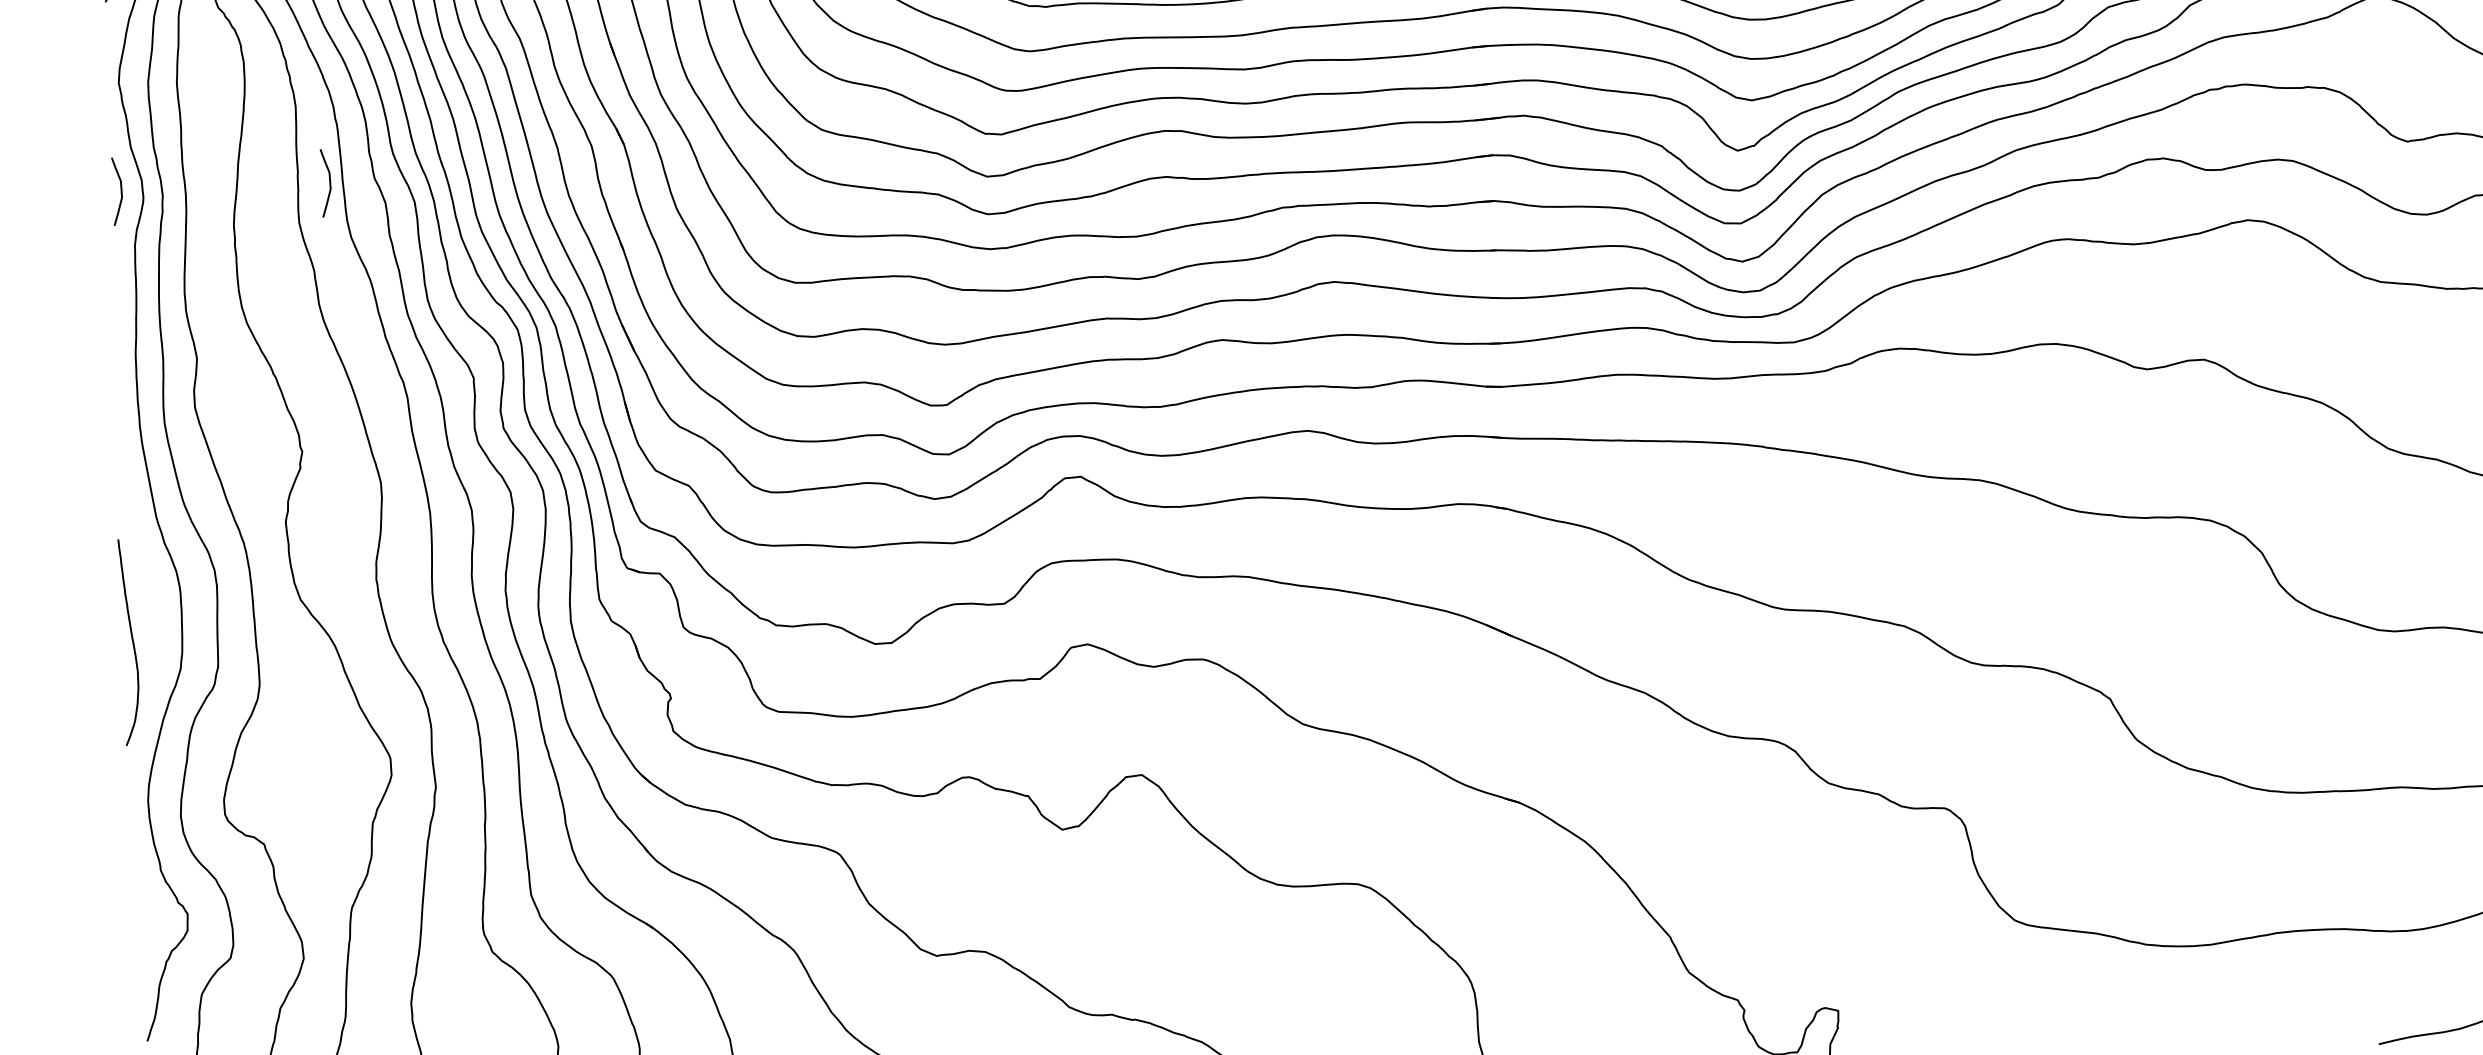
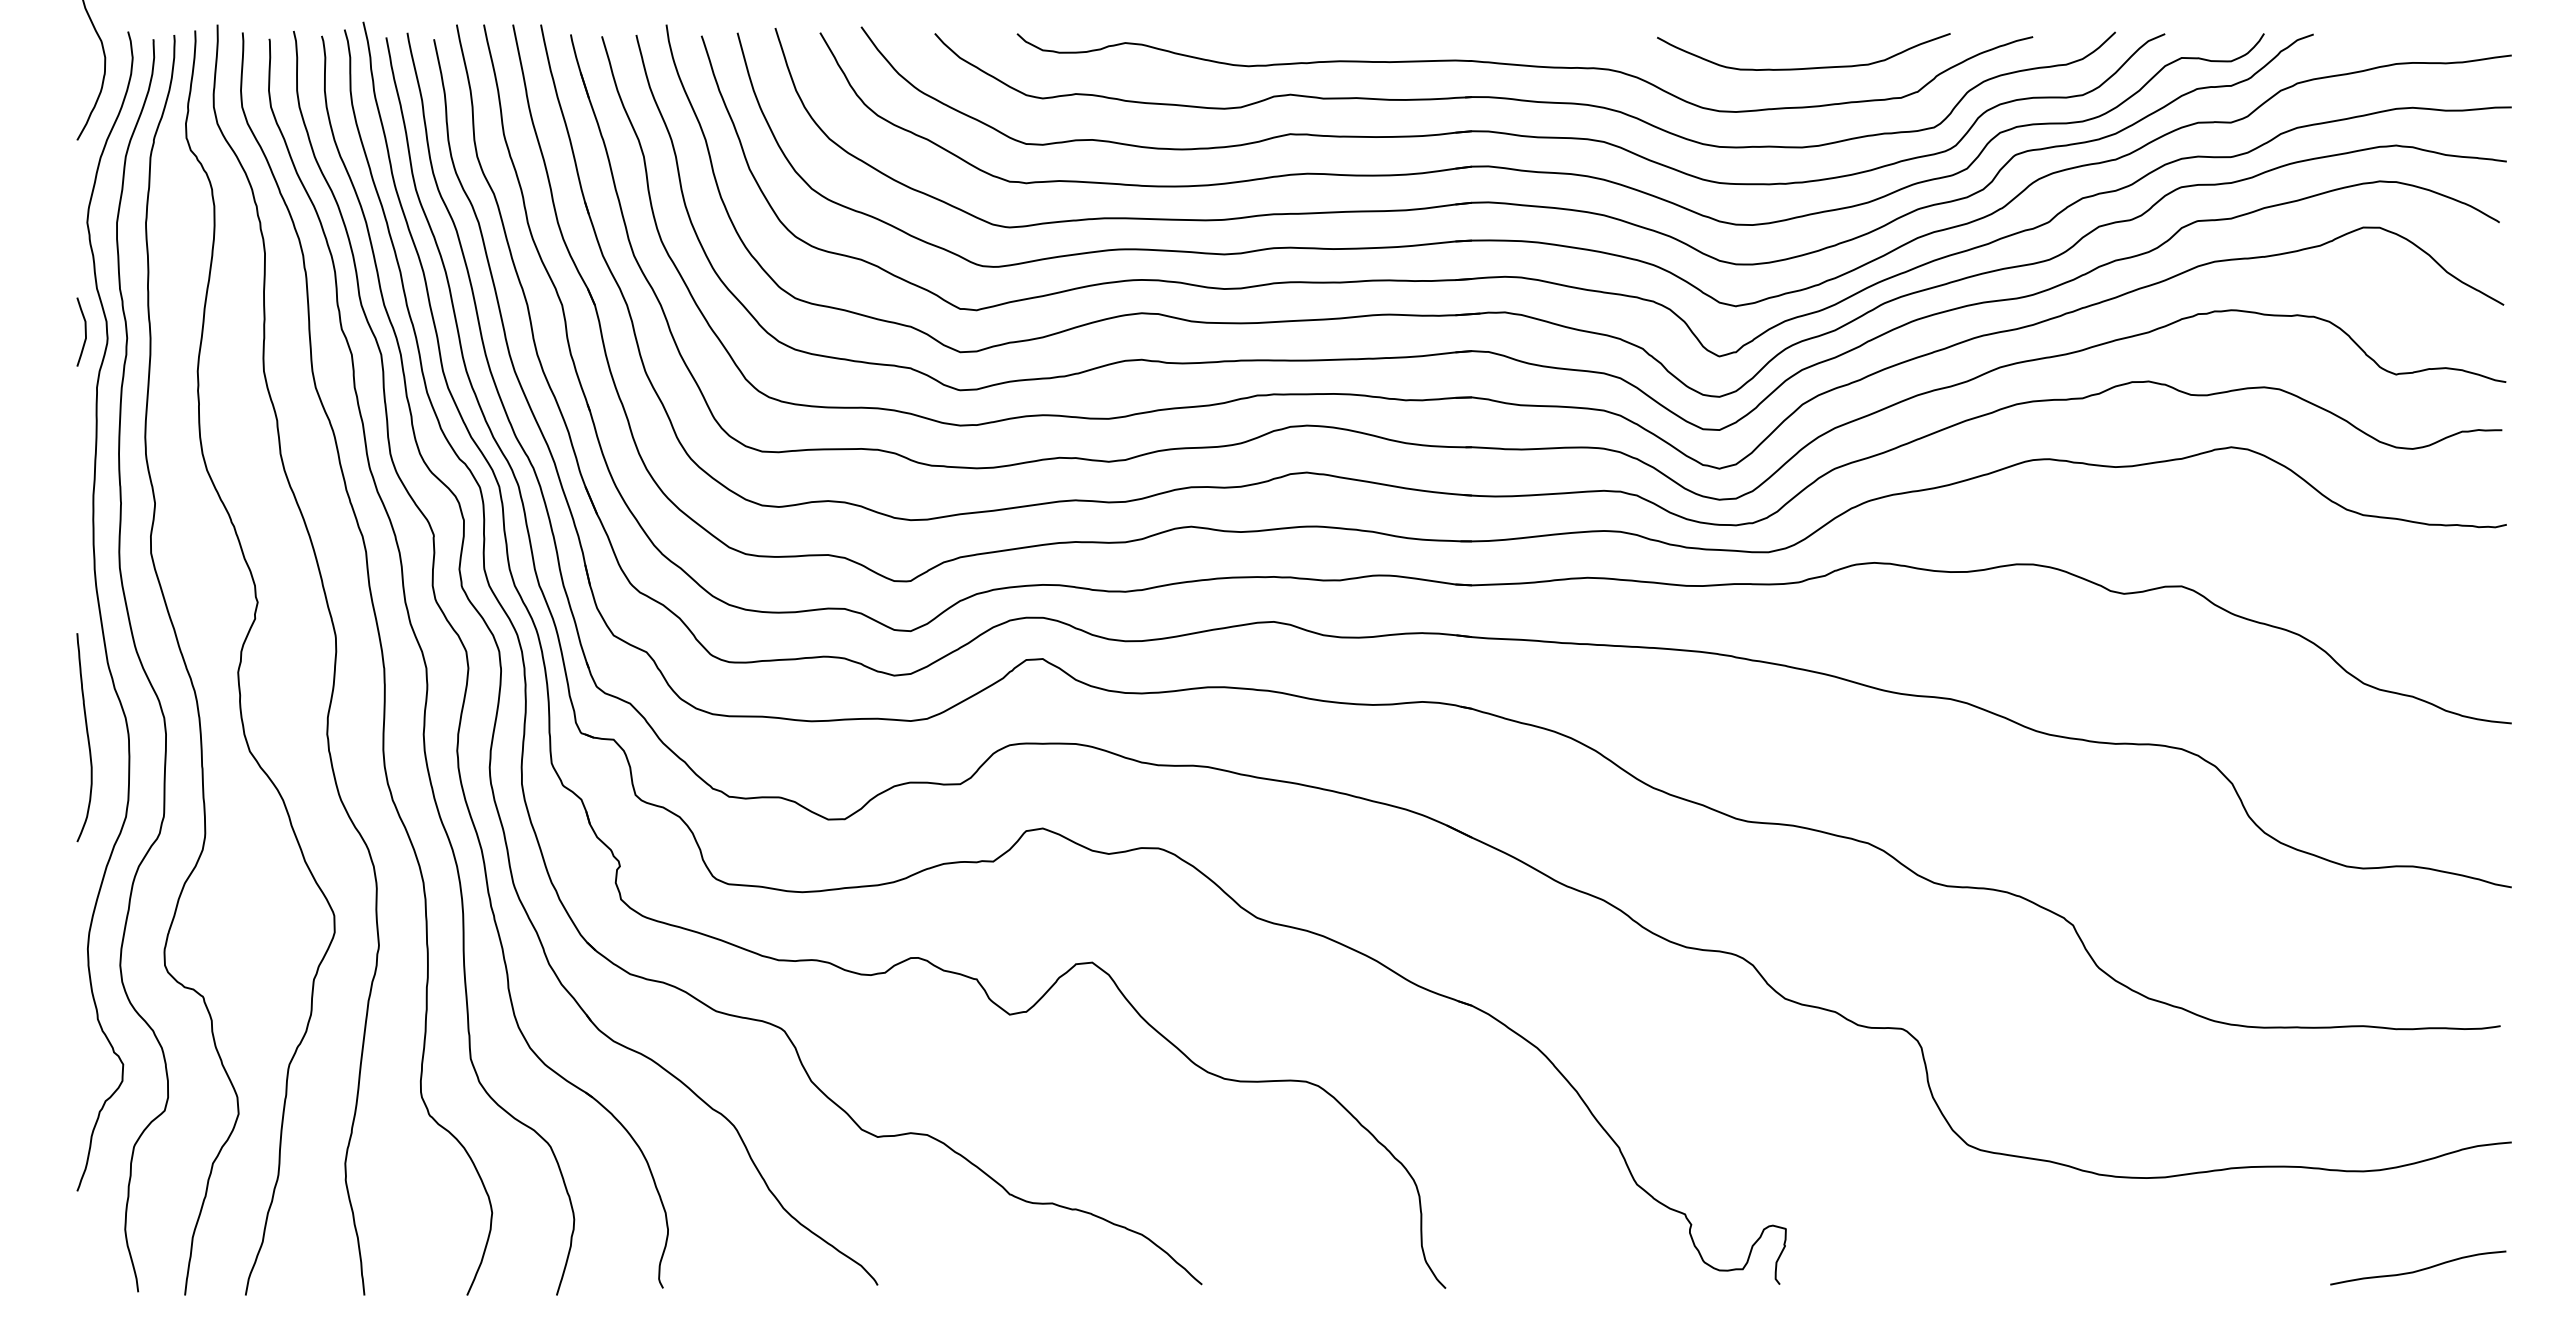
curve: (328, 182) -> (295, 331), removed
curve: (132, 642) -> (87, 737), moved

